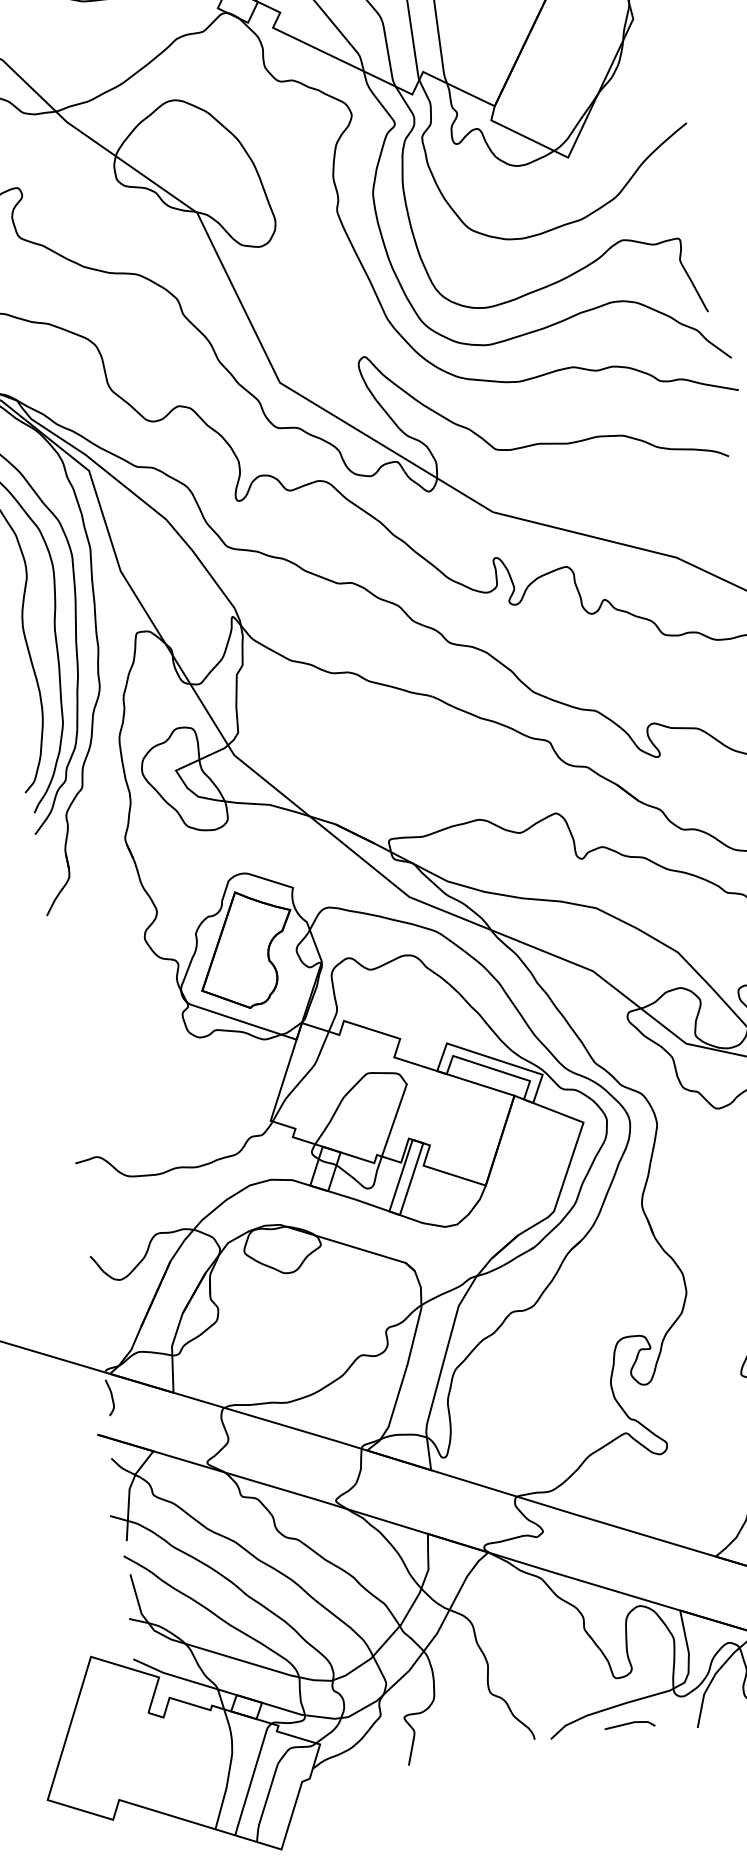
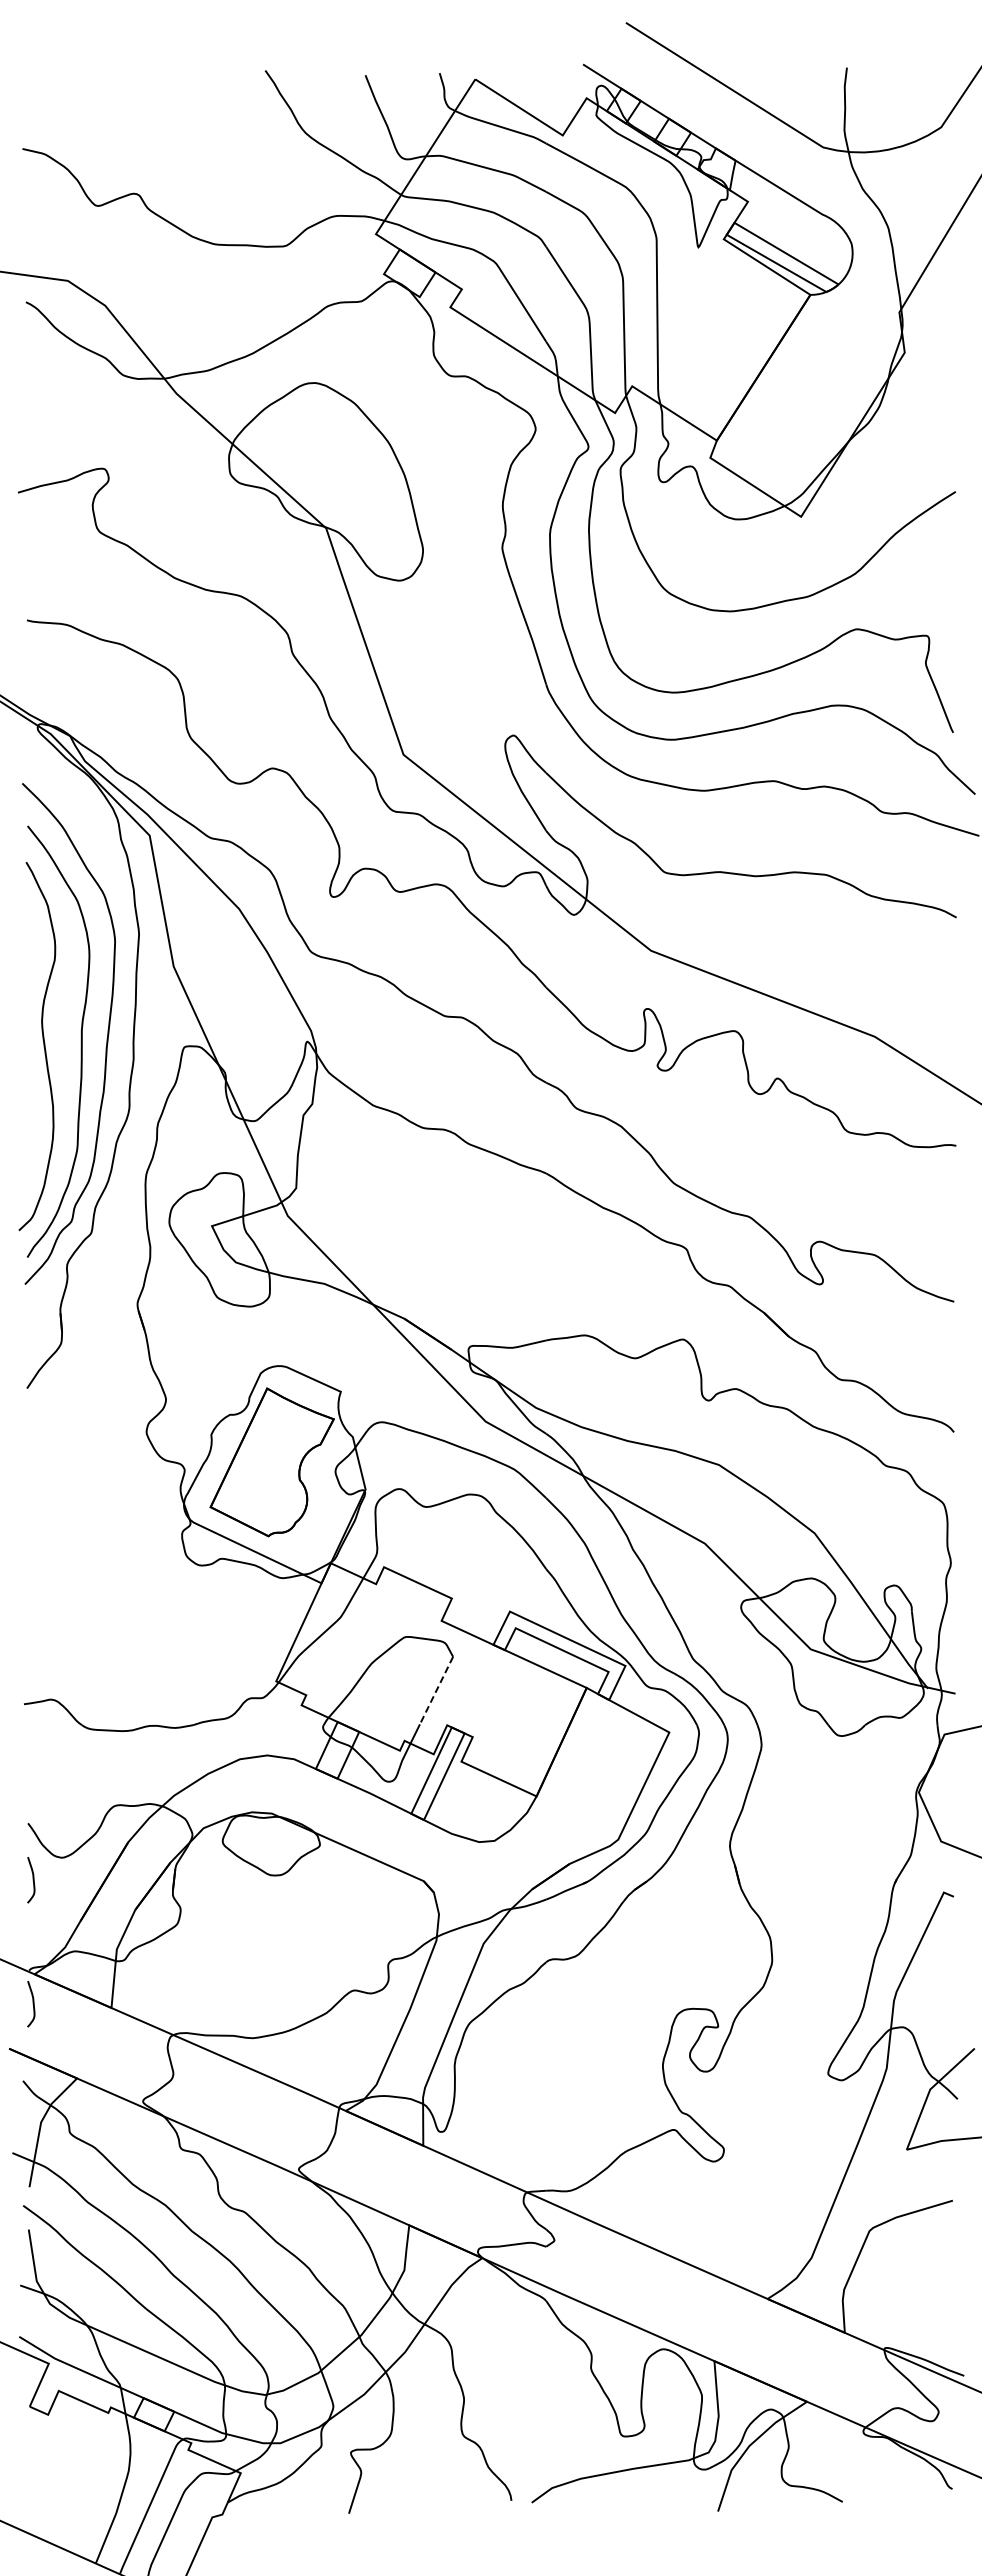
line: (397, 1113) -> (436, 1691), solid -> dashed
curve: (99, 1300) -> (32, 1880), added
line: (629, 1724) -> (632, 2496), removed

